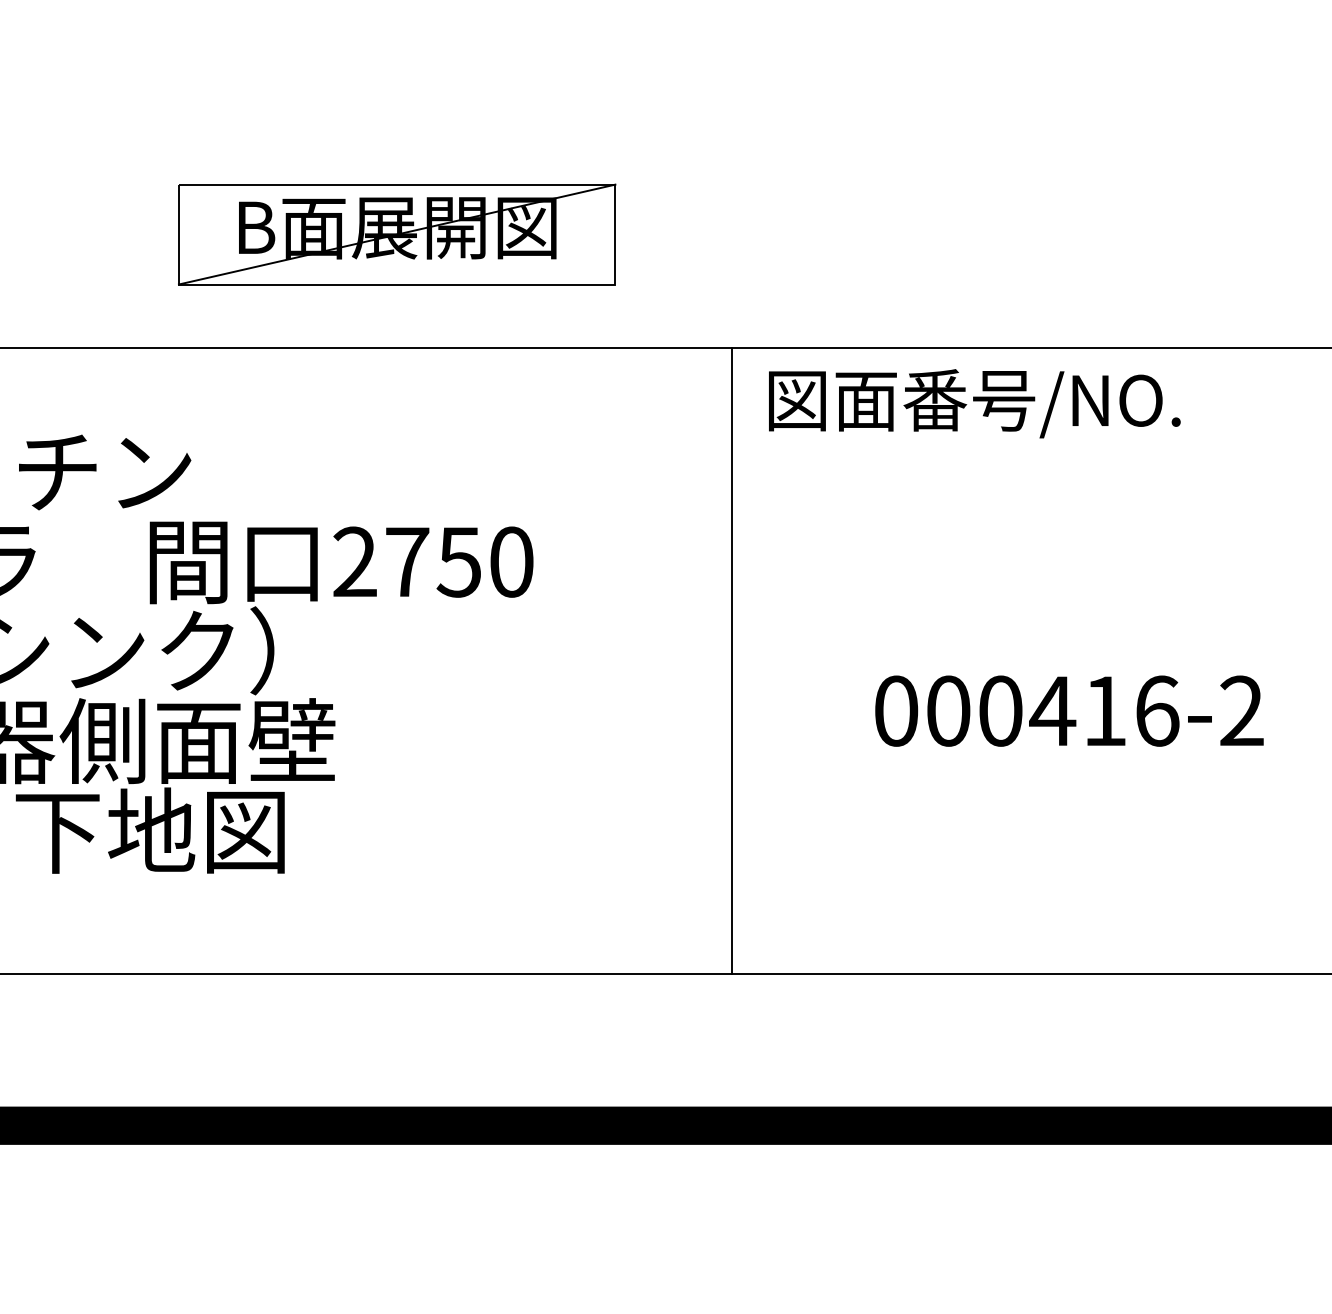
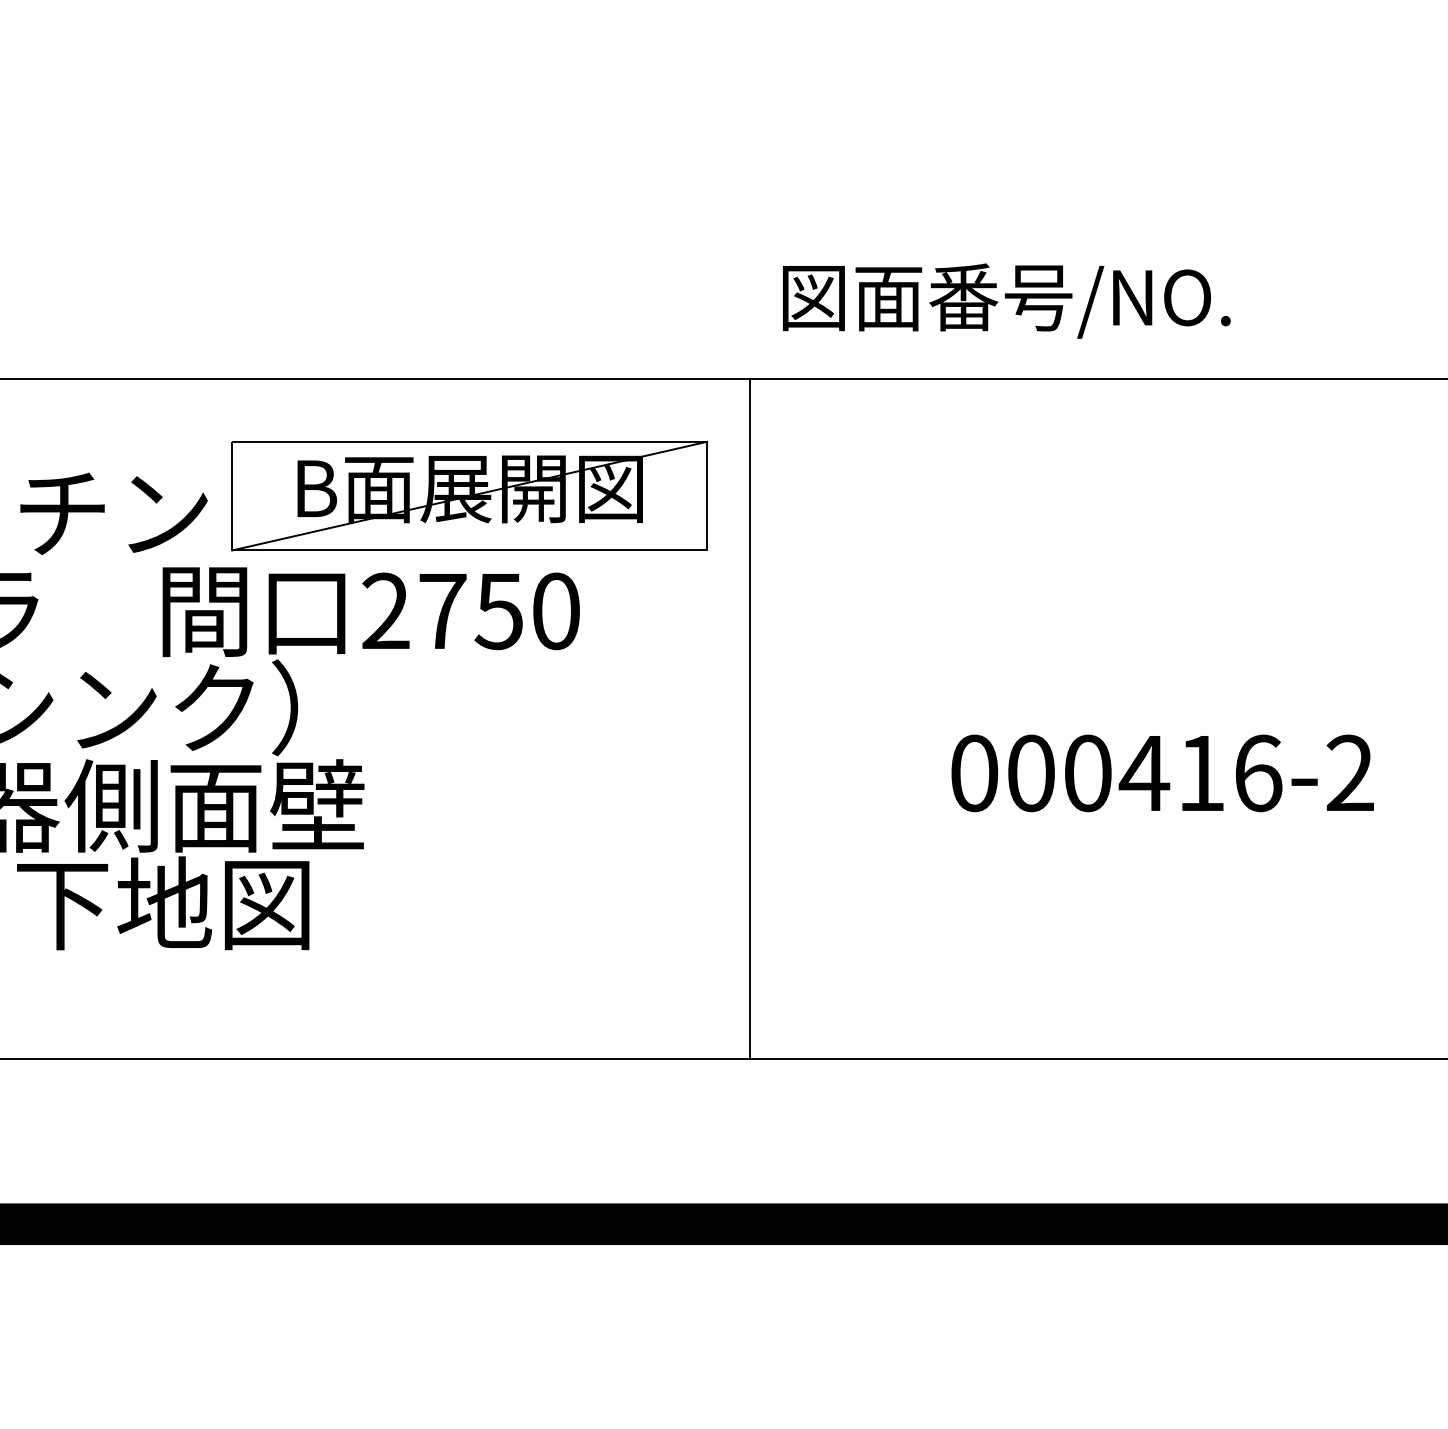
part: (397, 233) -> (469, 495), moved
text: (974, 403) -> (1006, 300), moved
line: (732, 660) -> (750, 718), moved

